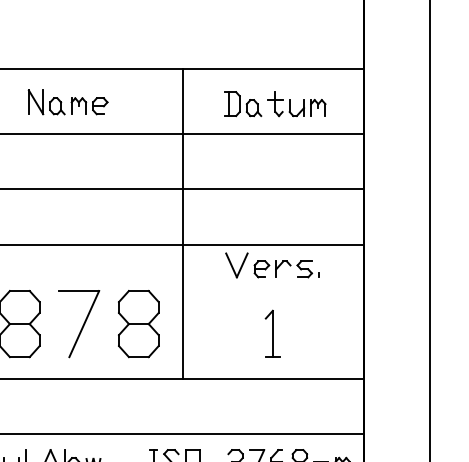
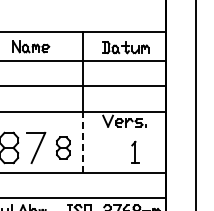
line: (182, 312) -> (83, 142), solid -> dashed
part: (139, 323) -> (63, 147), size x0.7
part: (272, 331) -> (135, 151), moved

